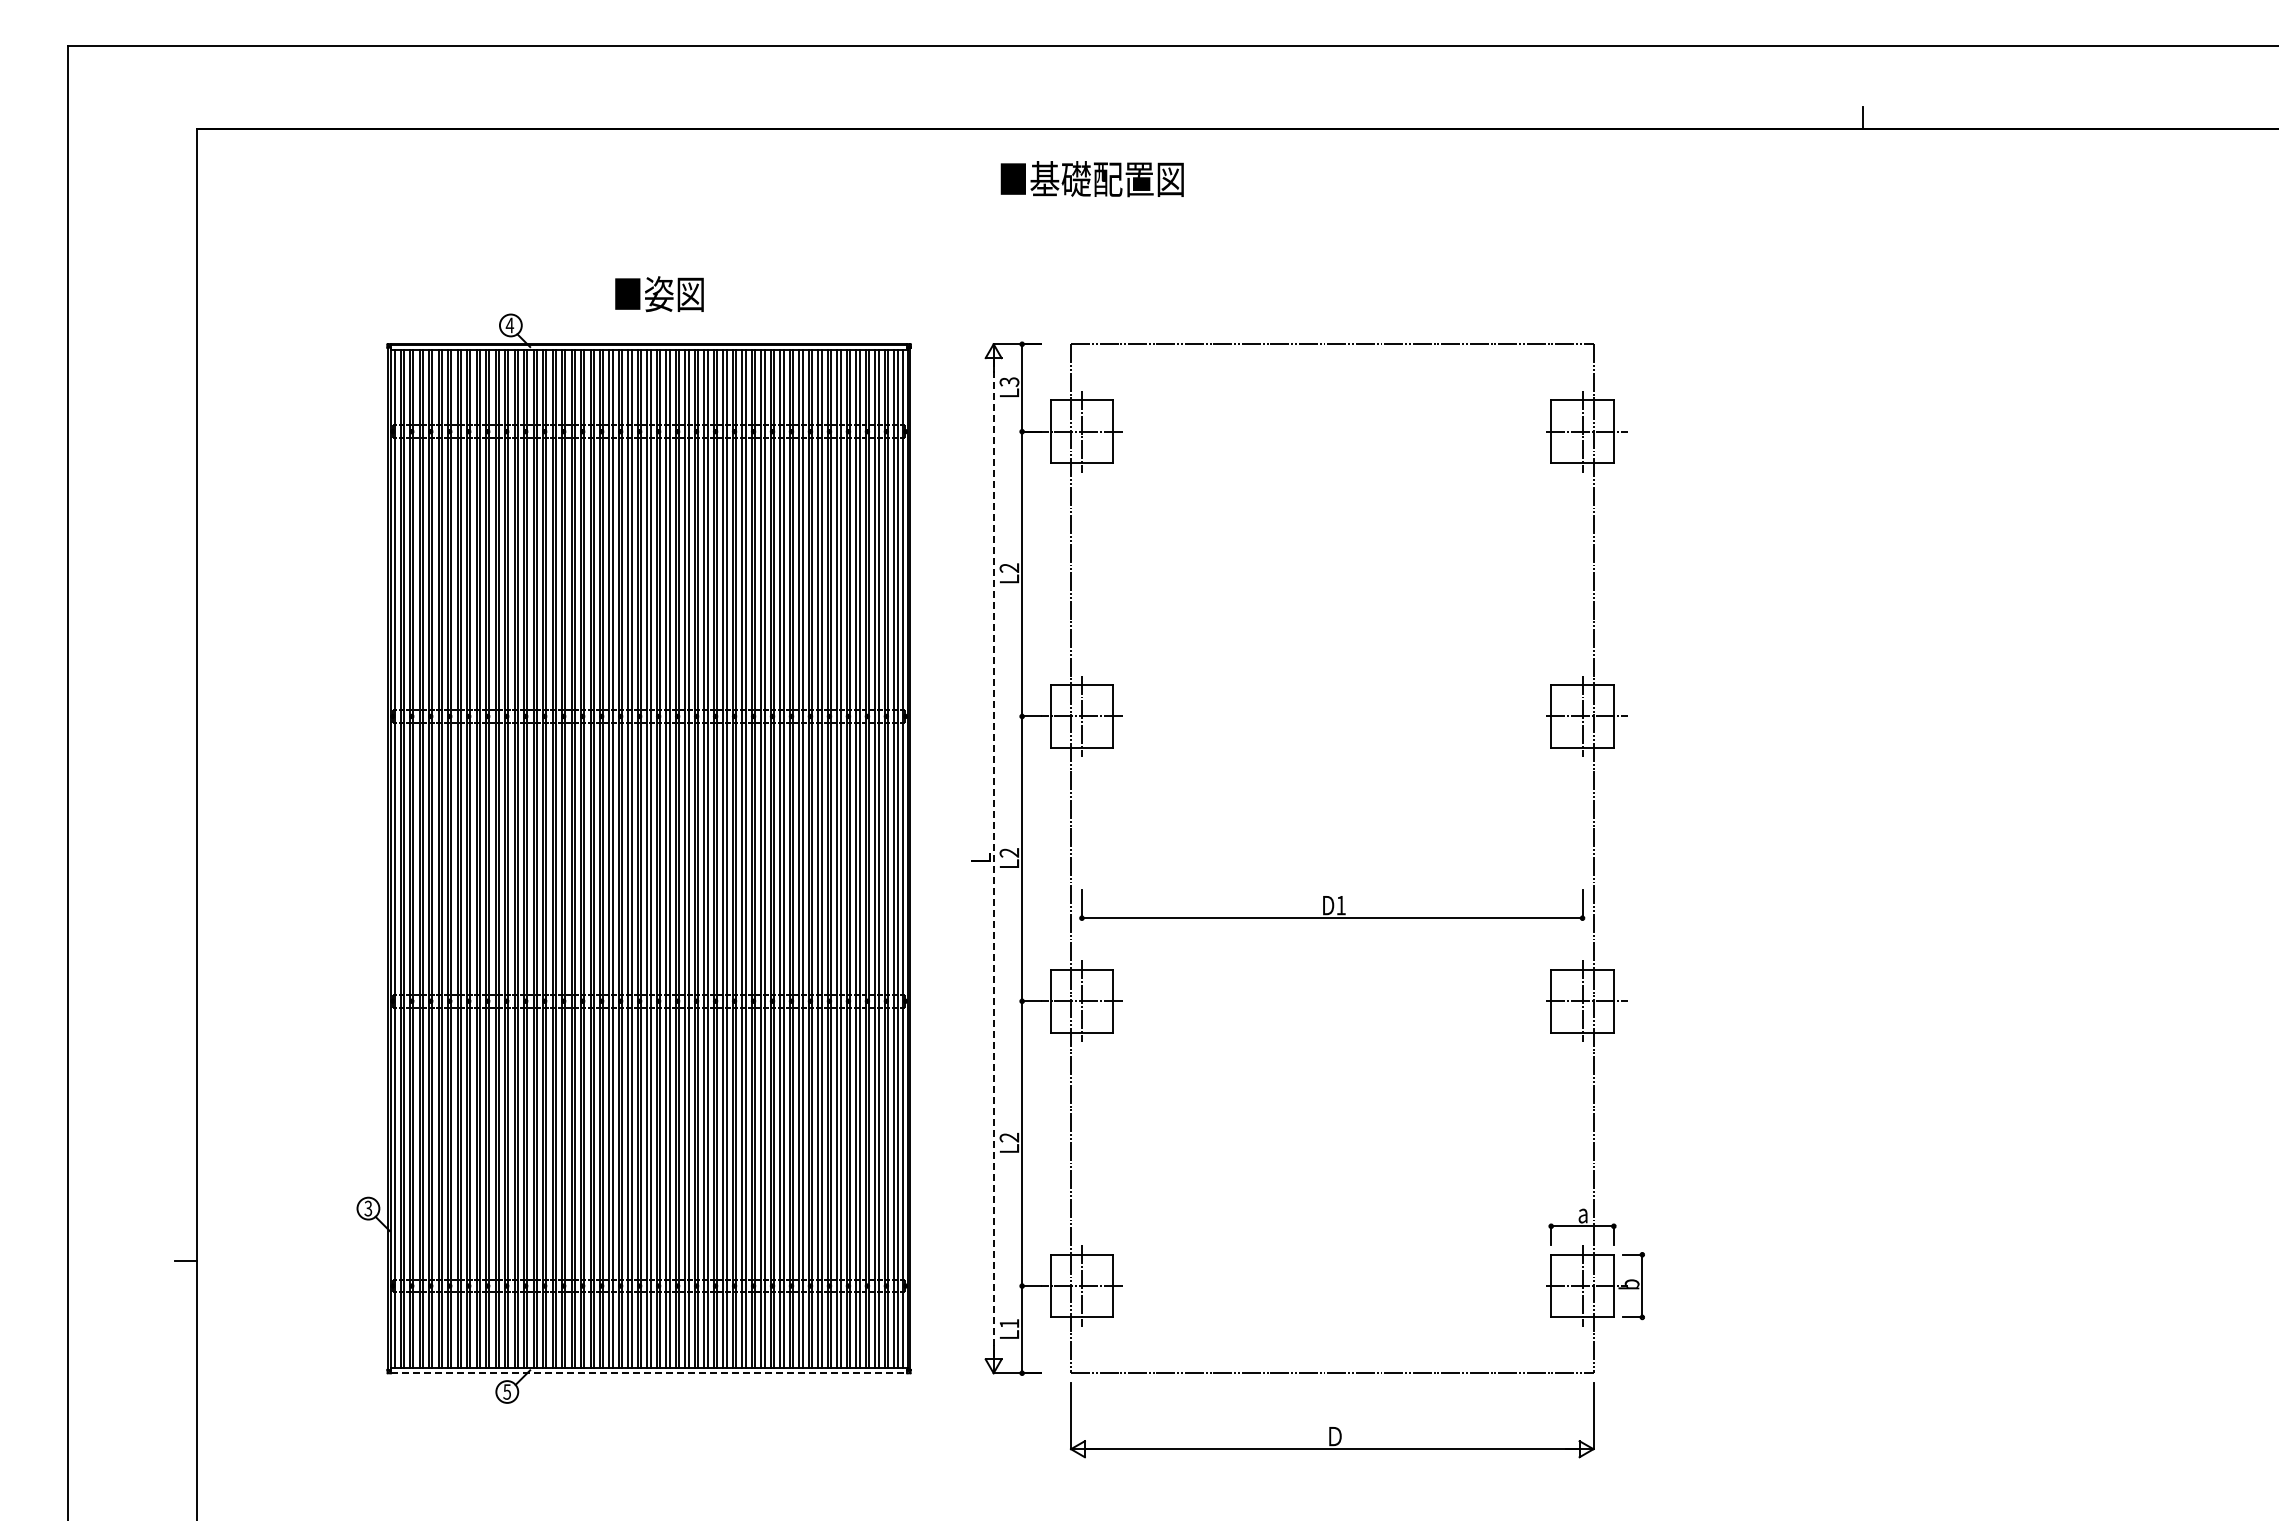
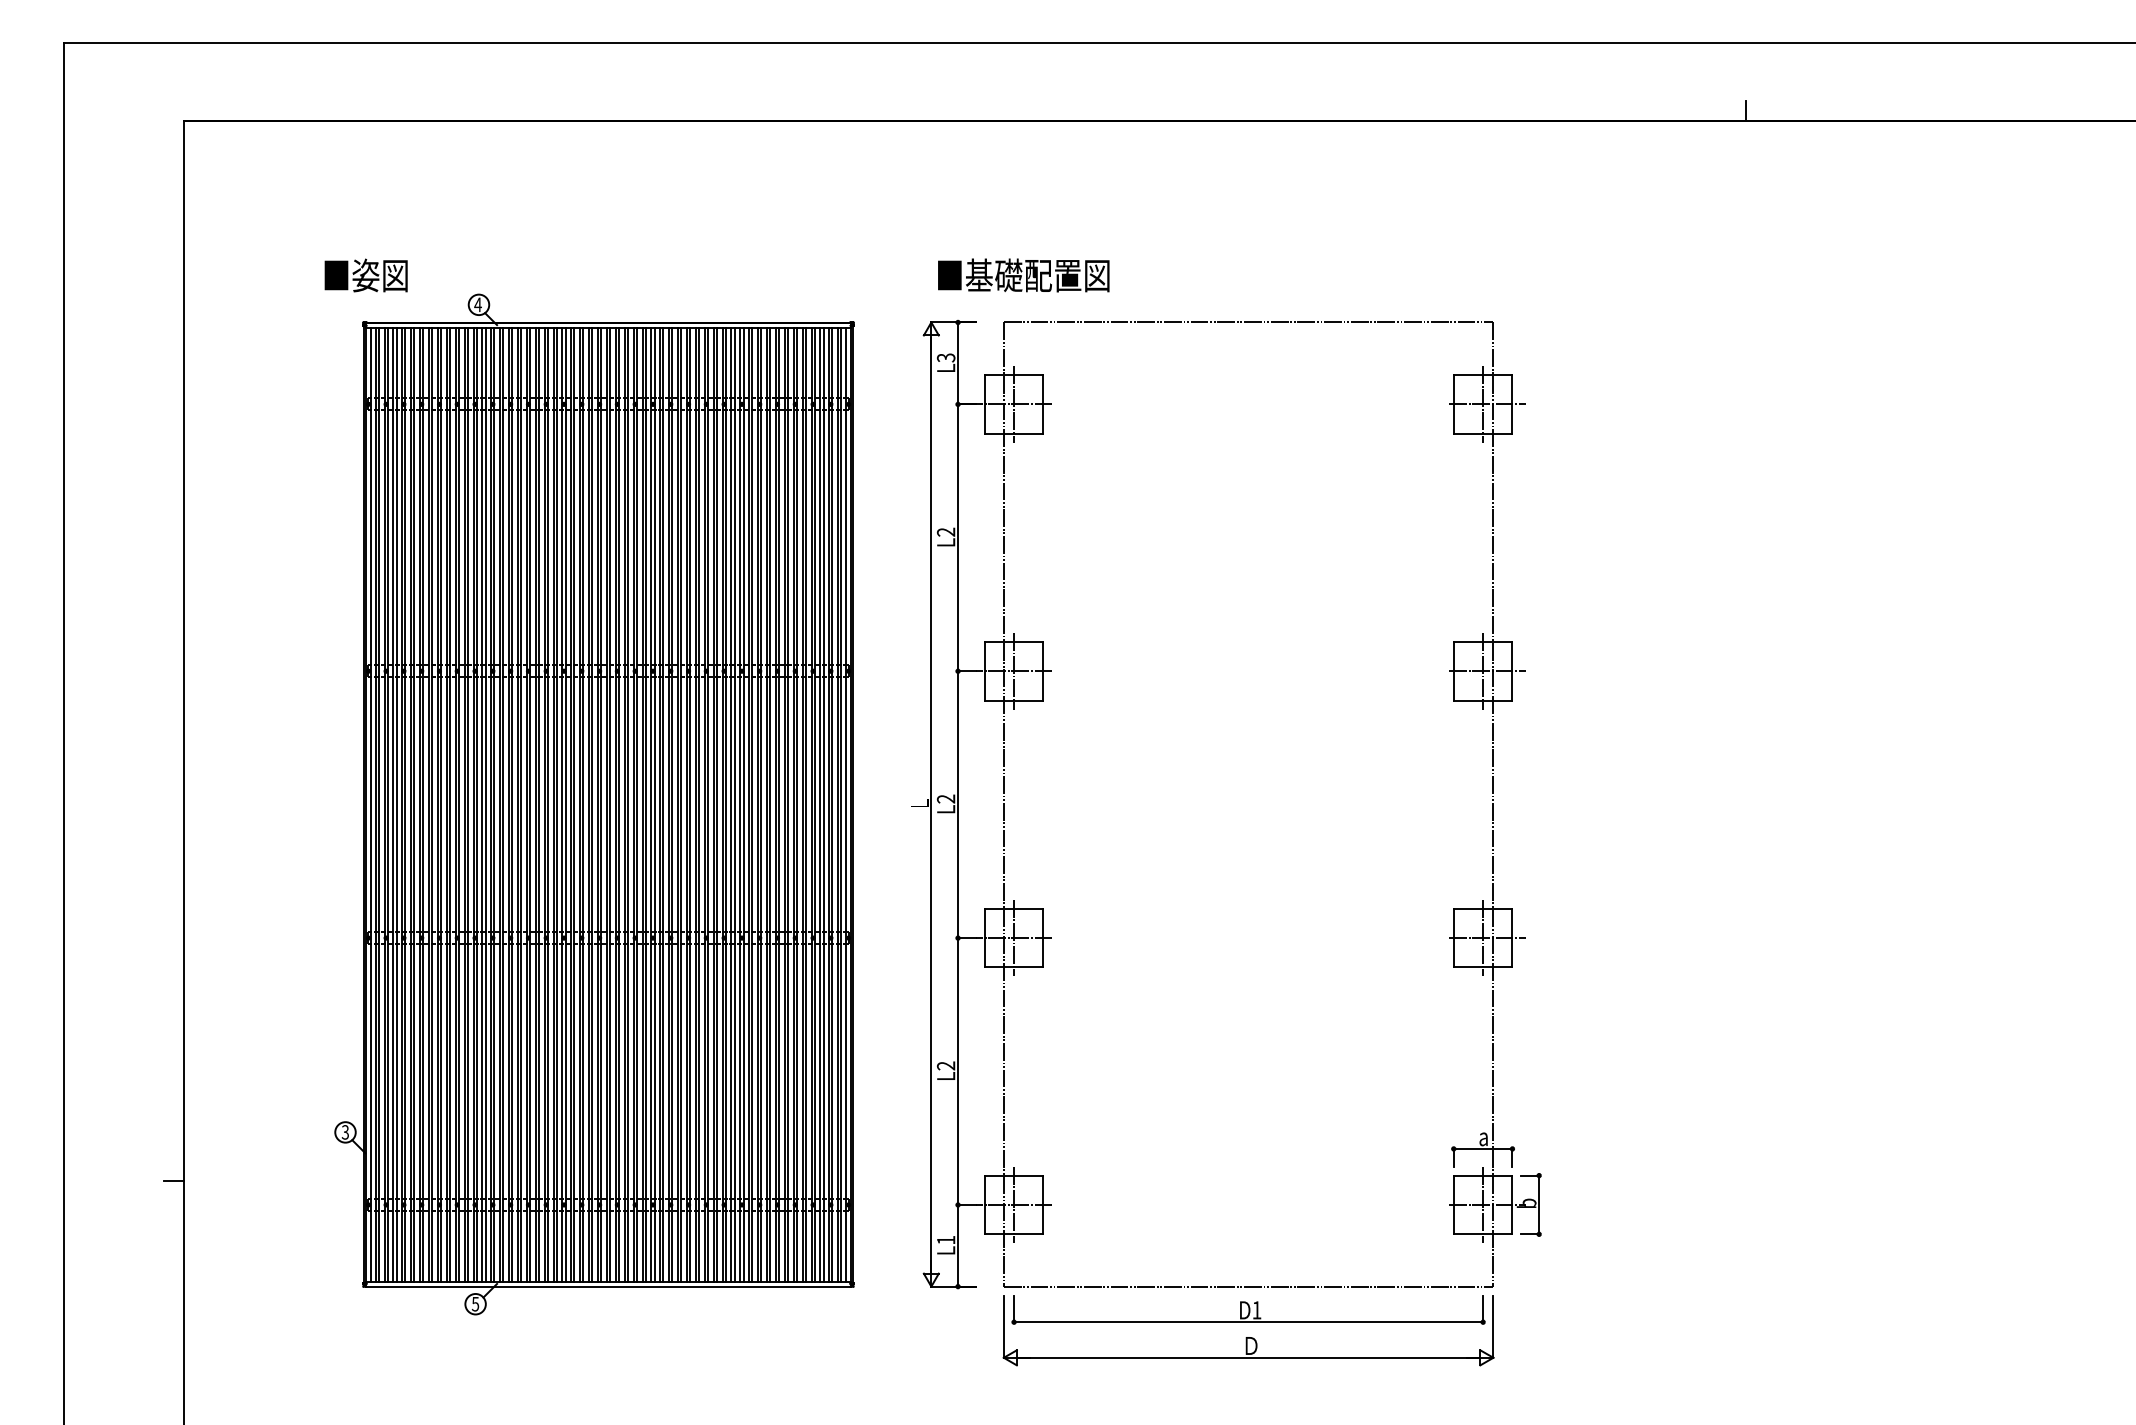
text: (1091, 179) -> (1023, 275), moved
text: (659, 294) -> (366, 275), moved
line: (993, 858) -> (931, 804), dashed -> solid
part: (1332, 904) -> (1248, 1309), moved
line: (649, 1373) -> (608, 1286), dashed -> solid

